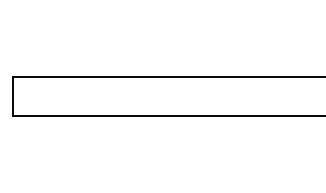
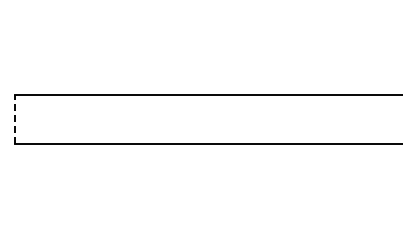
line: (12, 96) -> (15, 119), solid -> dashed

